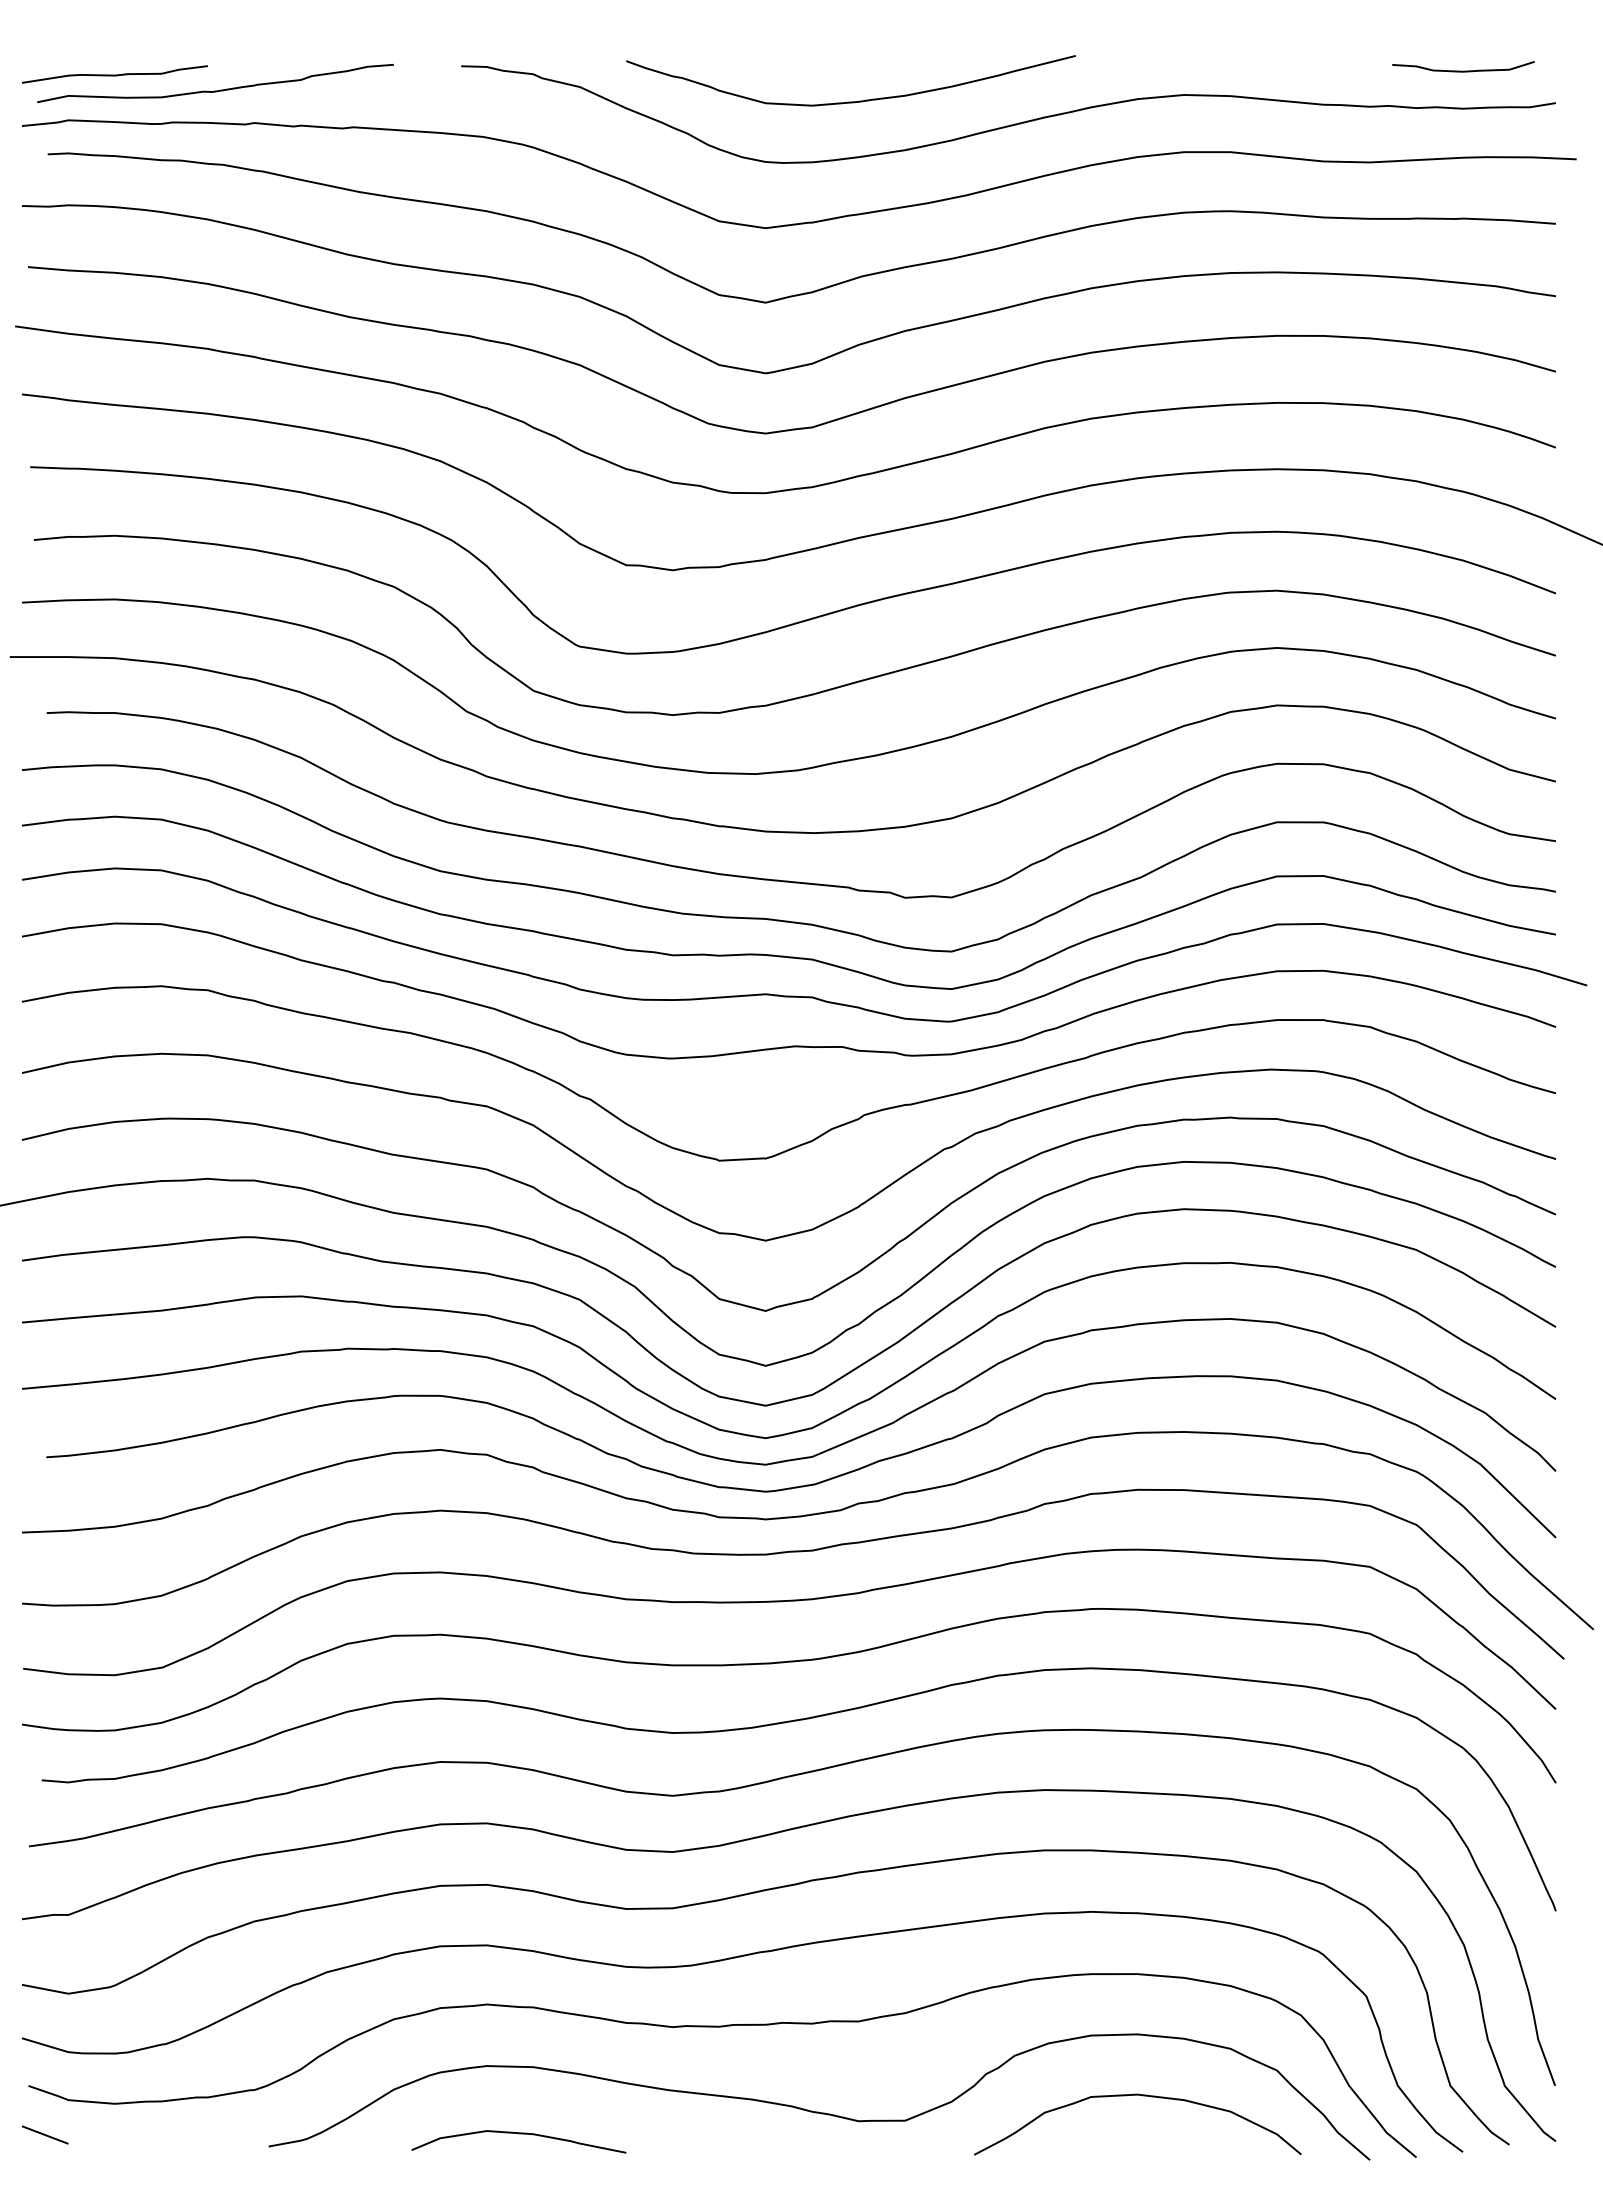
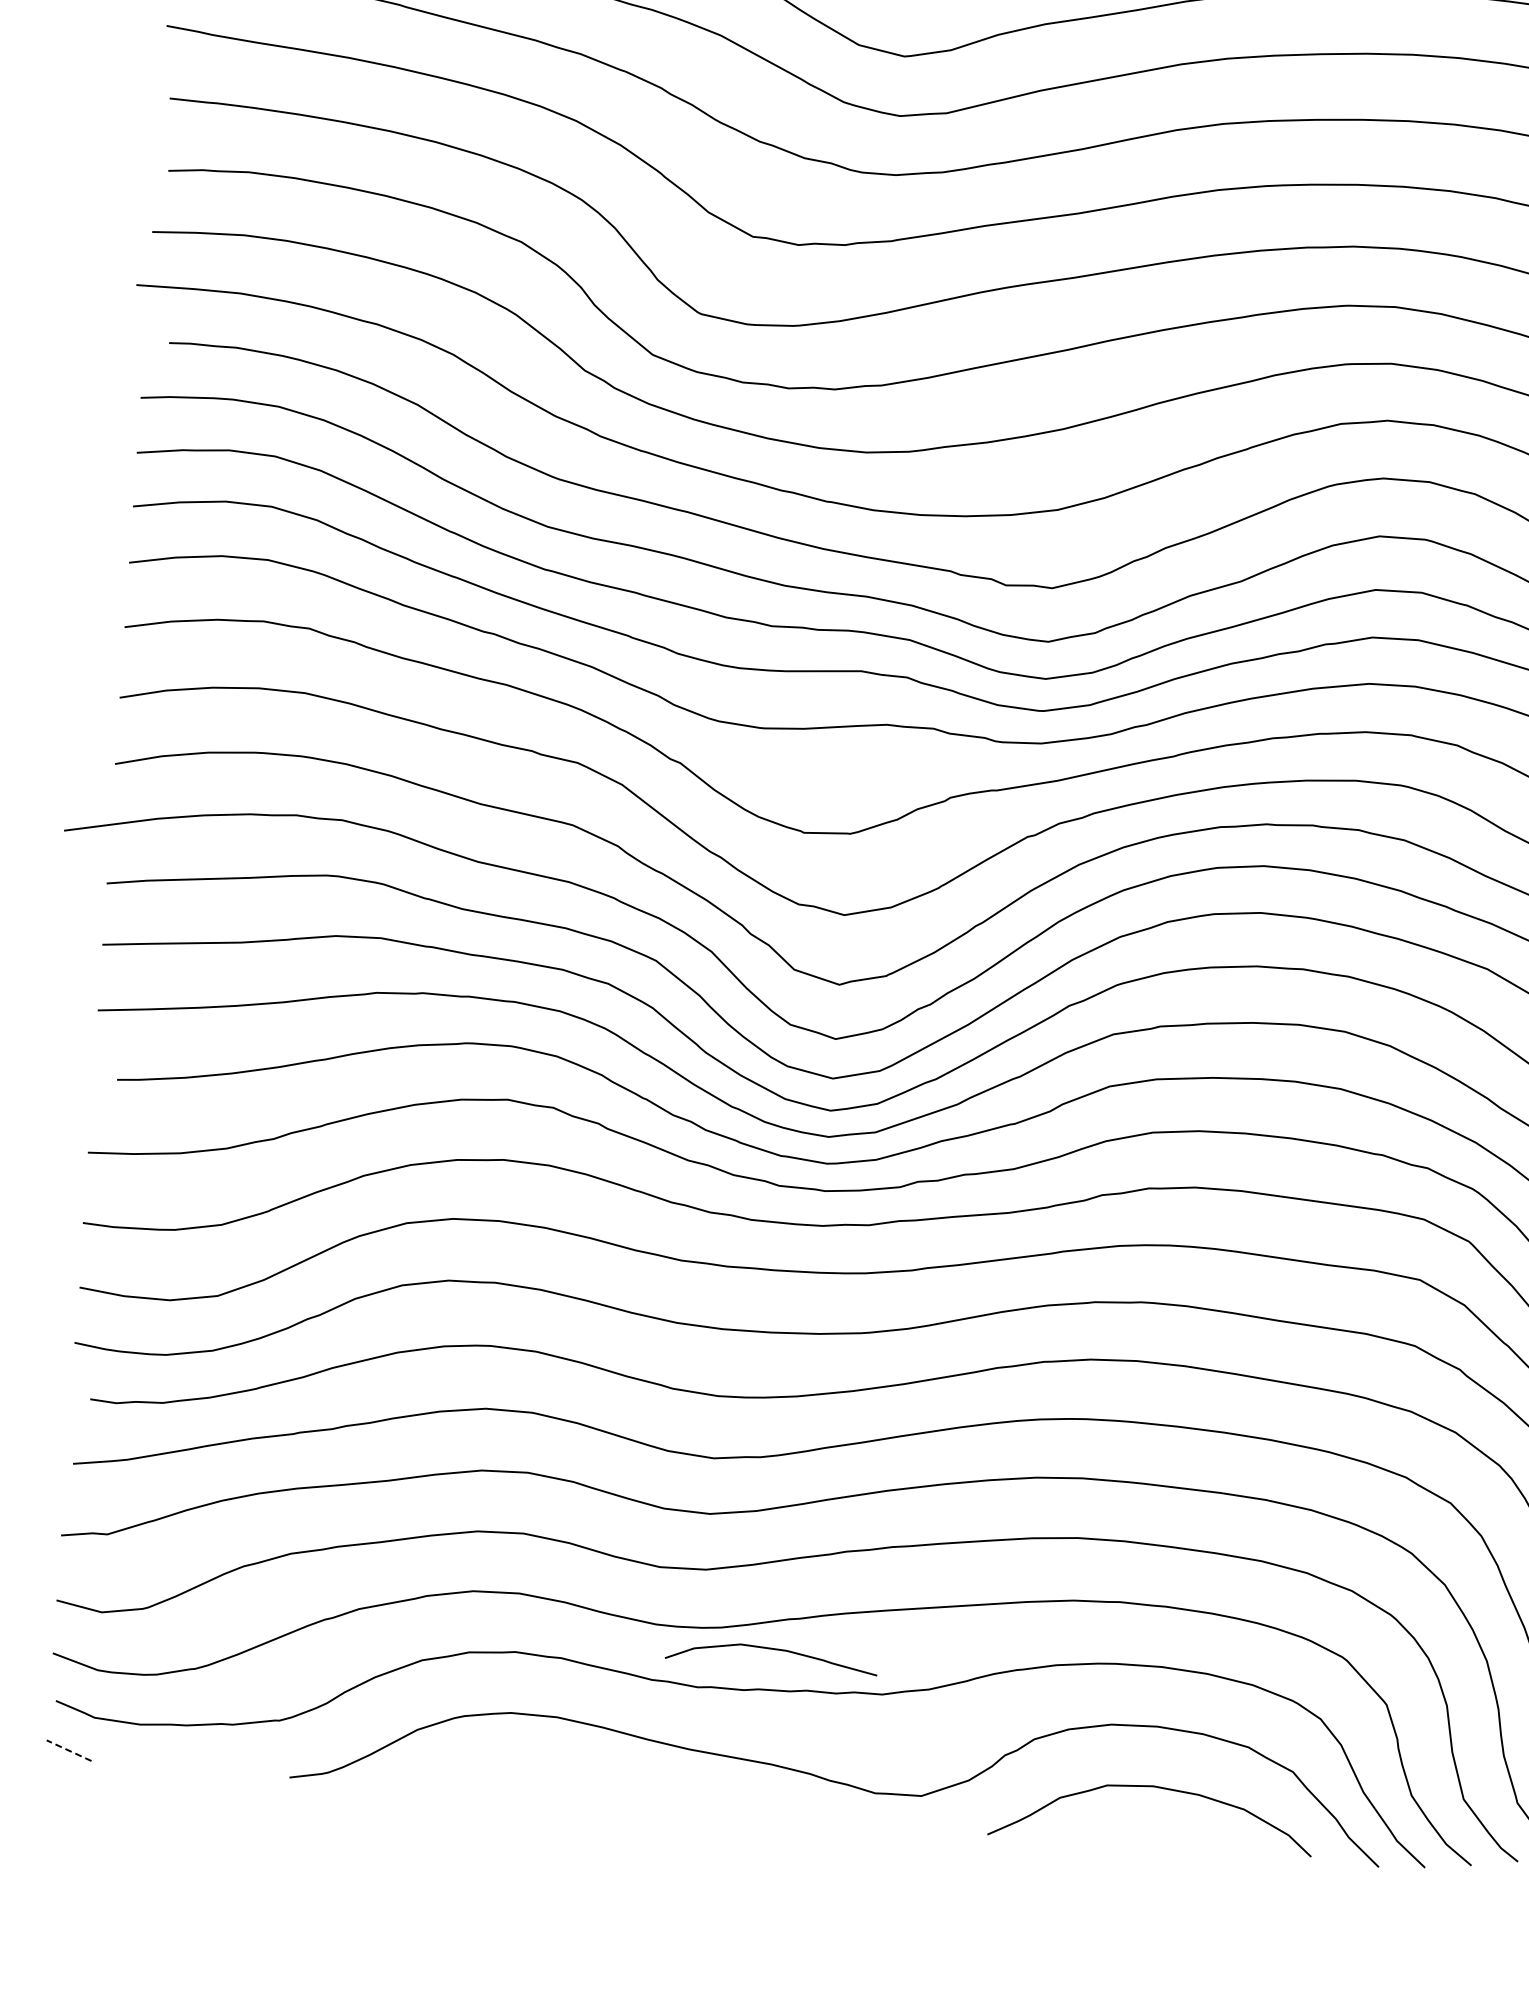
curve: (518, 2134) -> (771, 1650), moved
line: (45, 2135) -> (69, 1751), solid -> dashed

